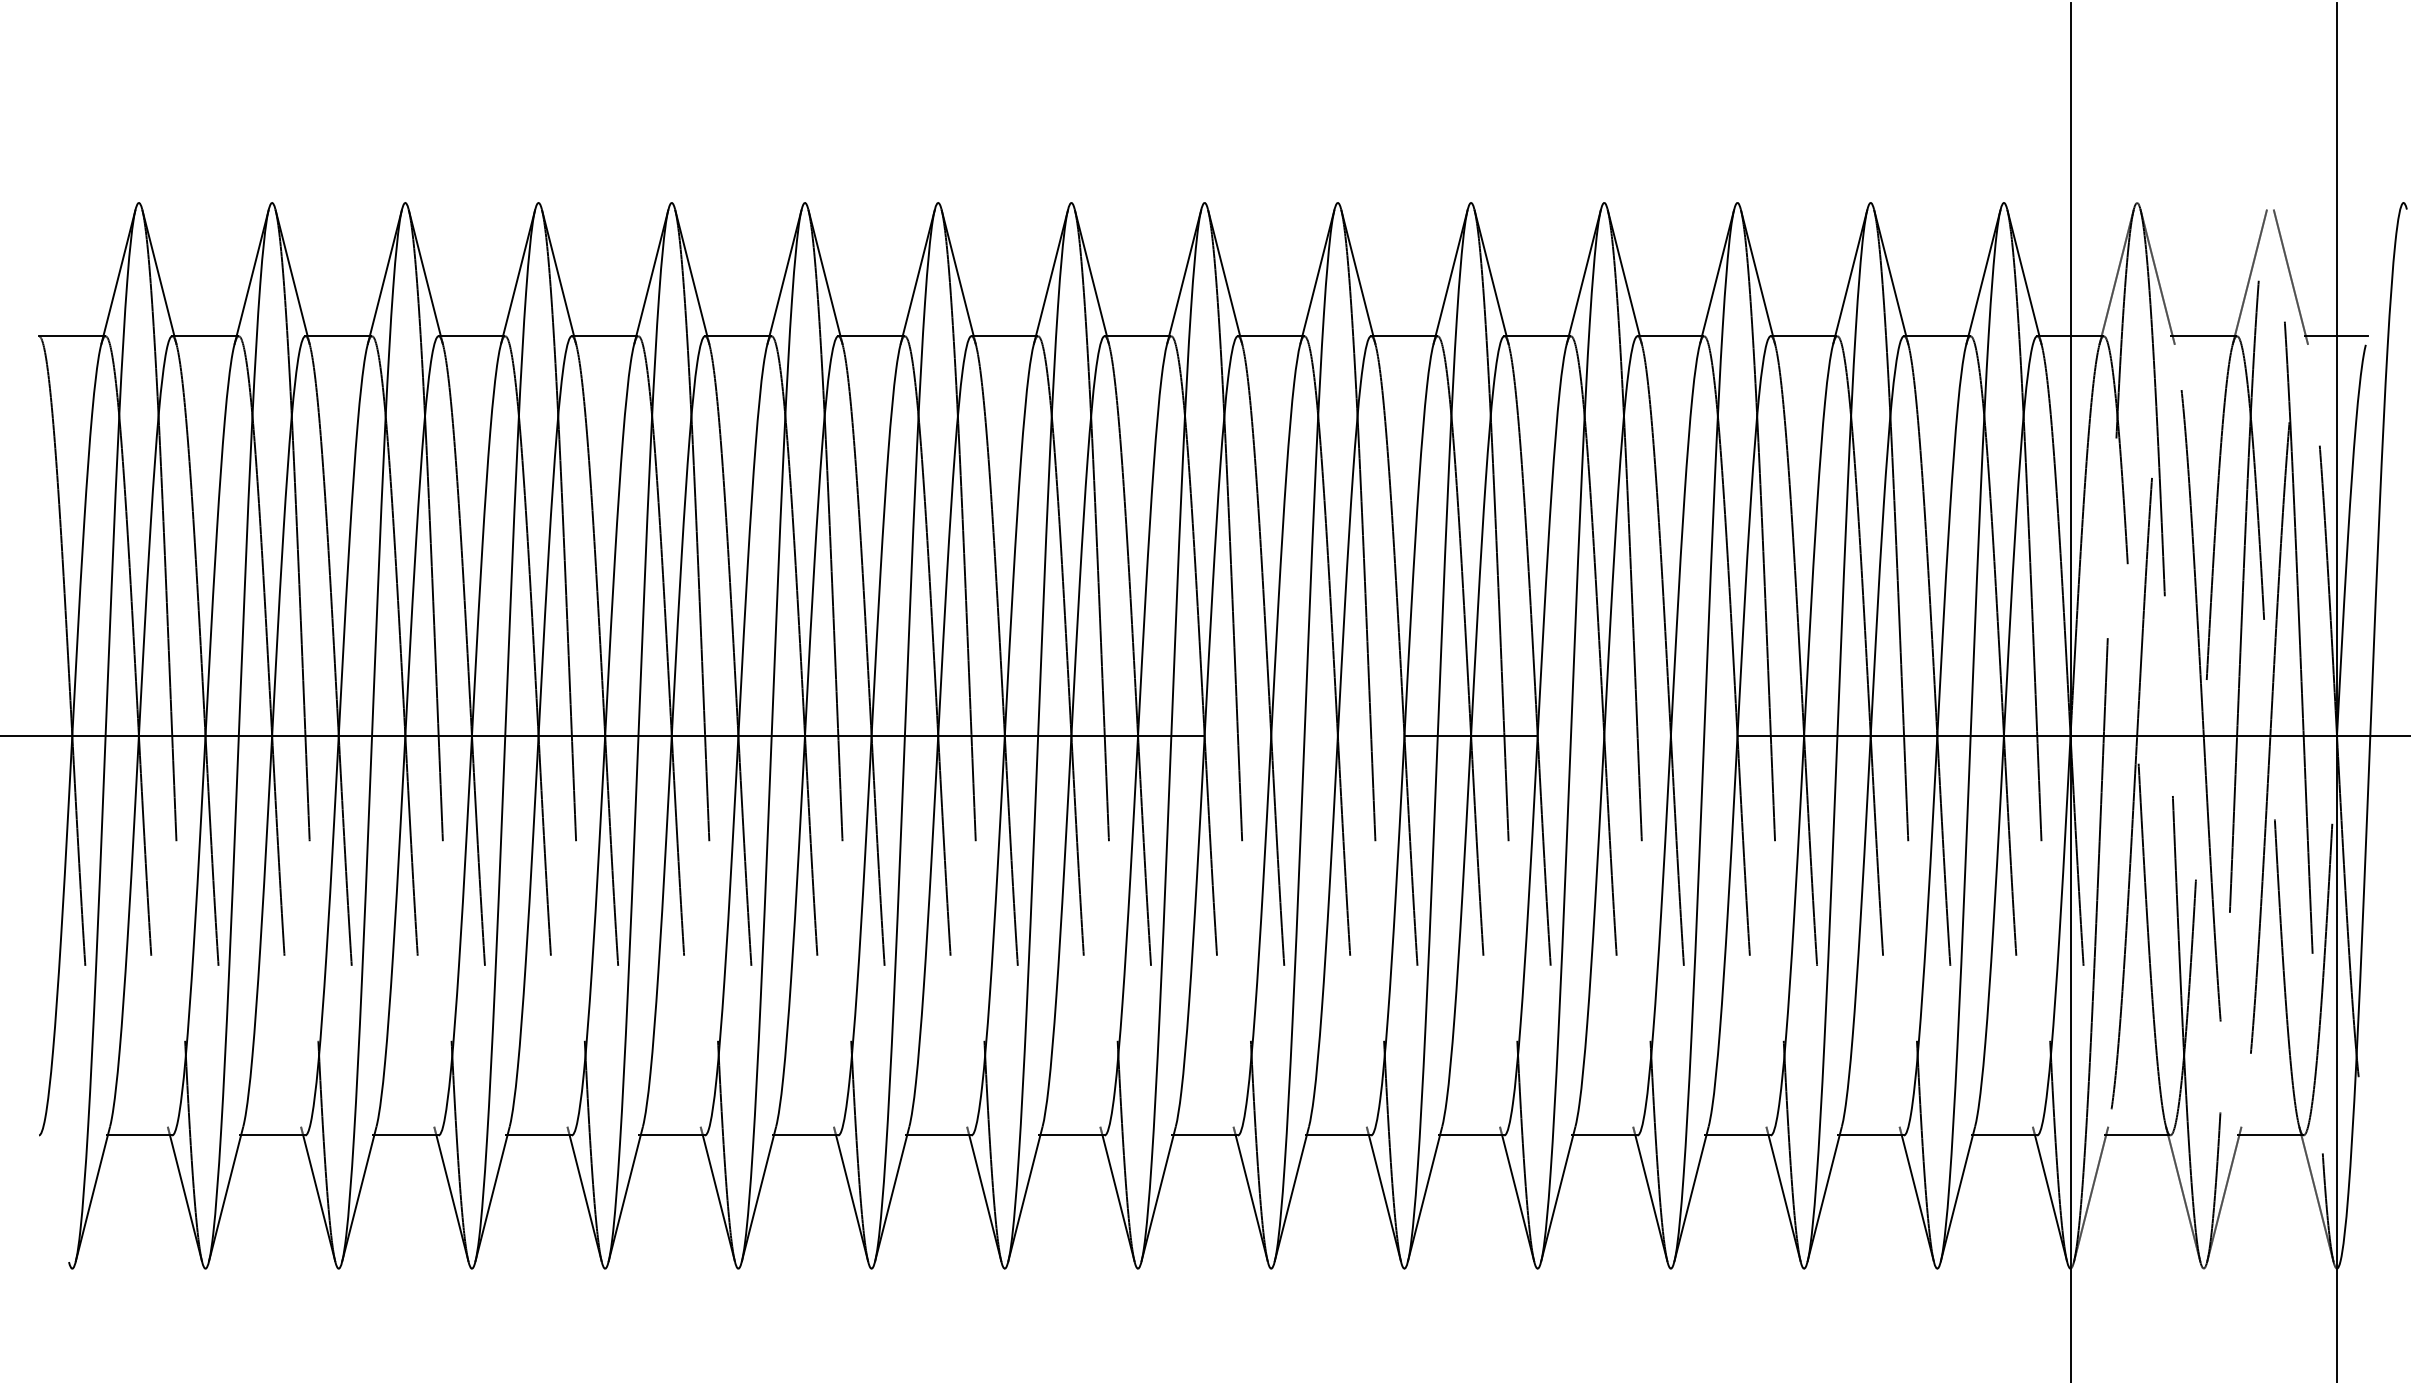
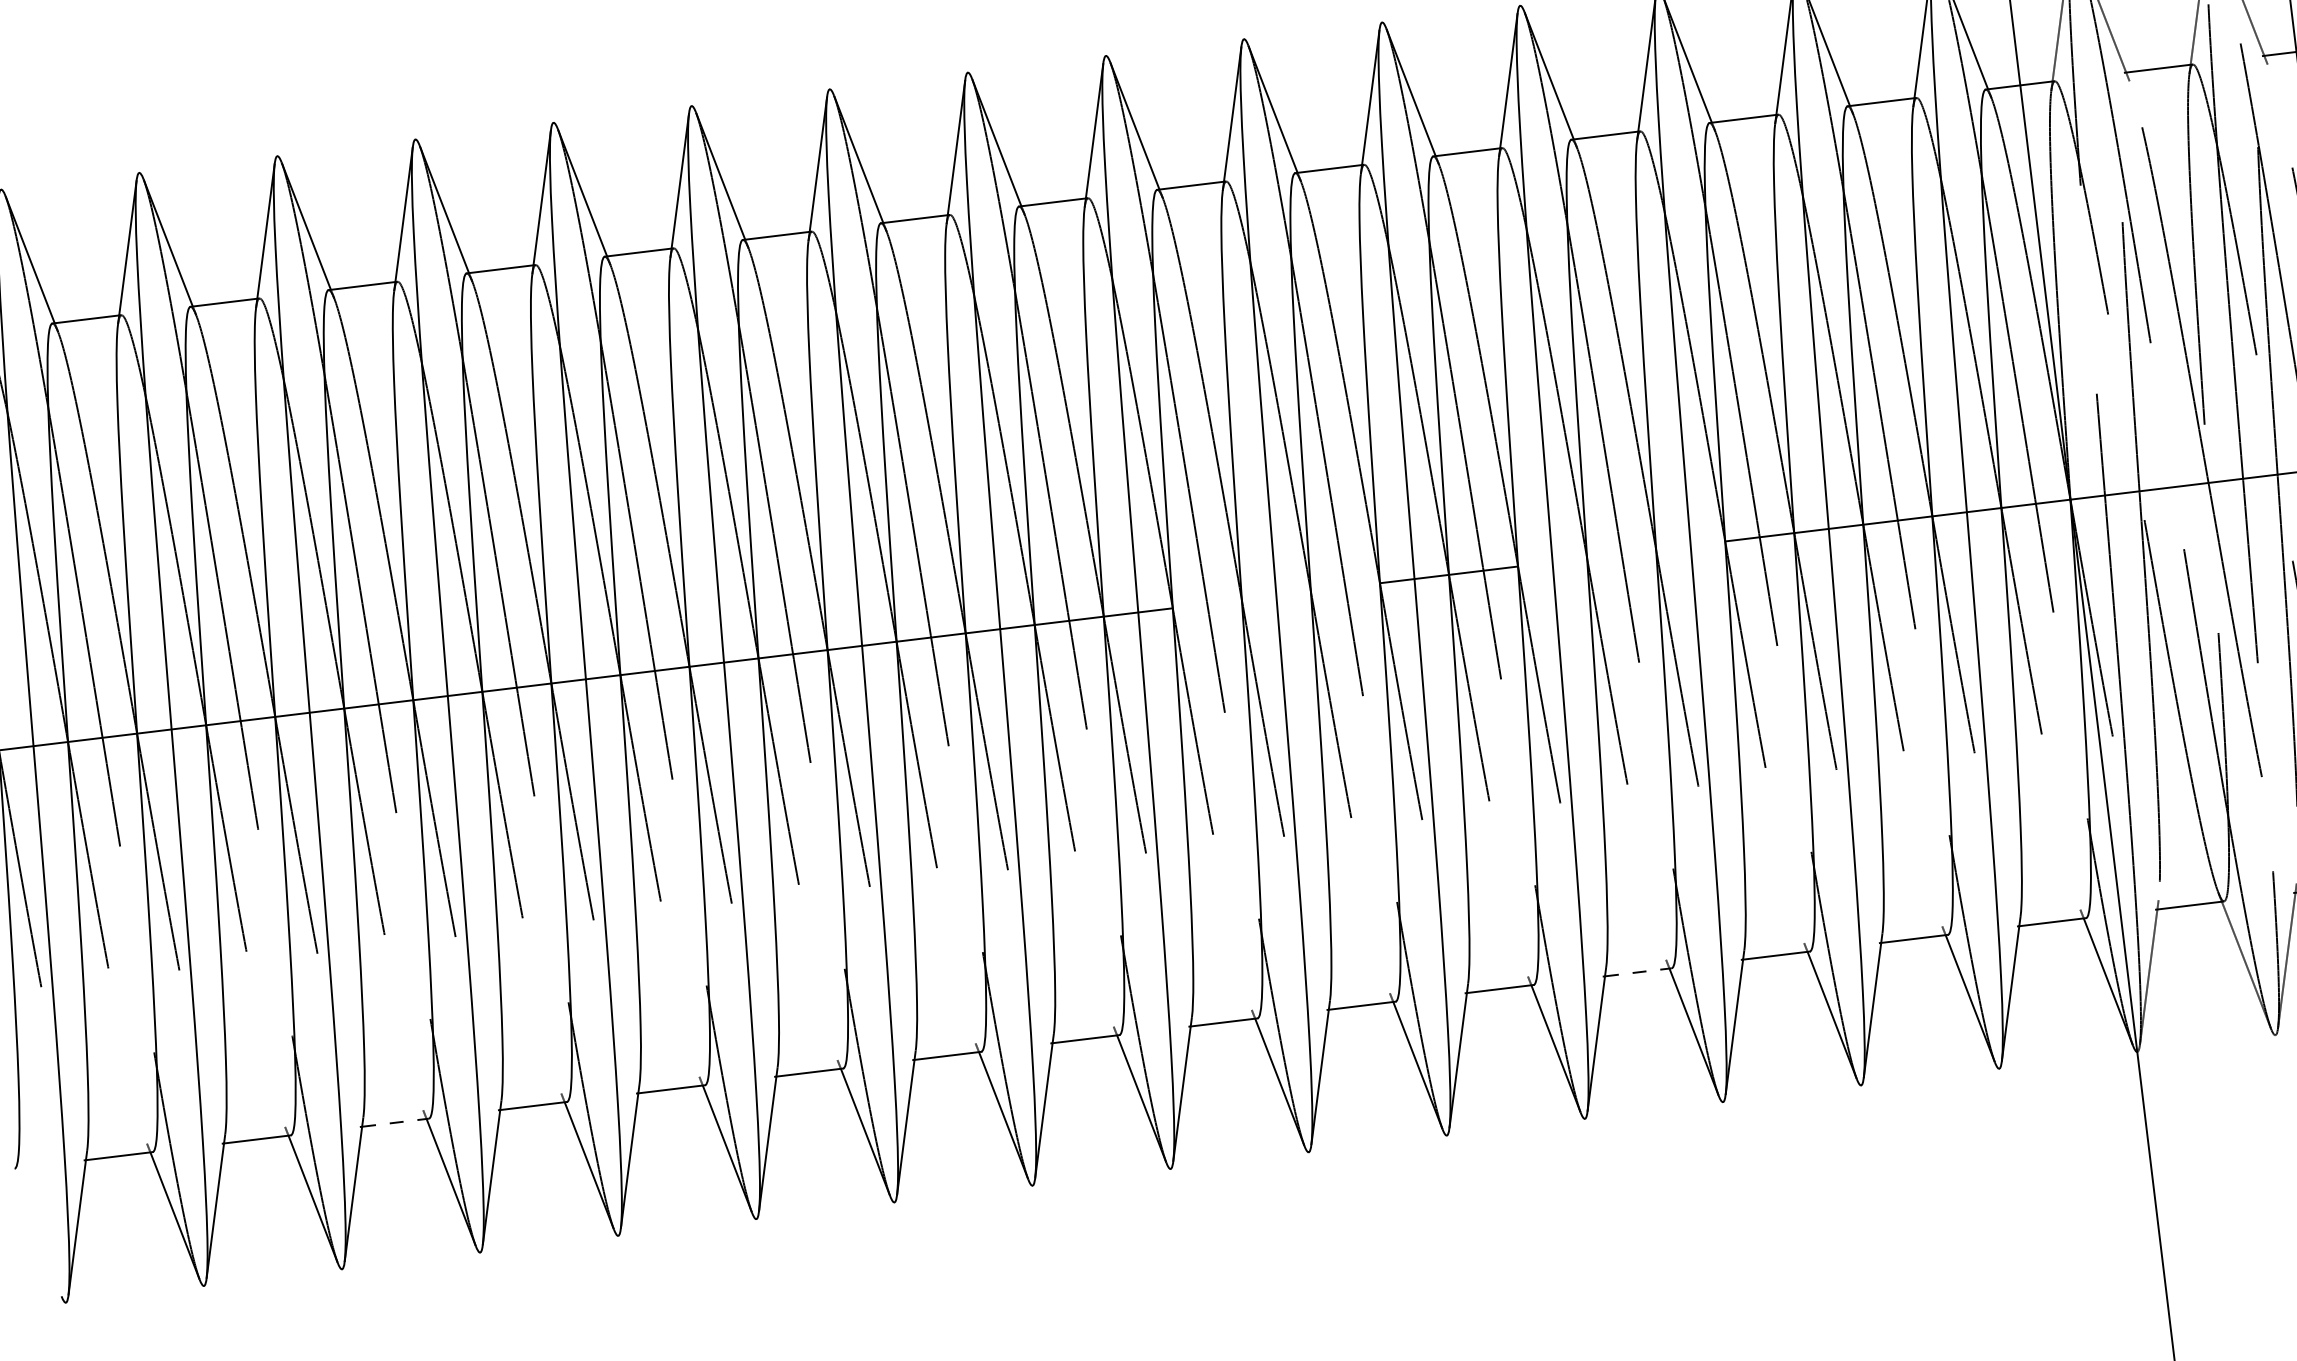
line: (406, 1135) -> (395, 1122), solid -> dashed
line: (1605, 1135) -> (1638, 972), solid -> dashed

